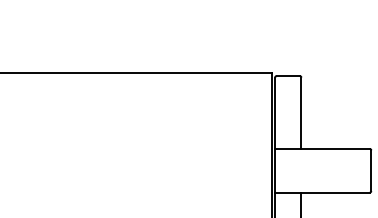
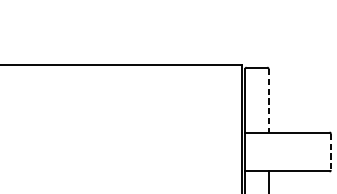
line: (301, 113) -> (268, 101), solid -> dashed
line: (371, 171) -> (331, 152), solid -> dashed

